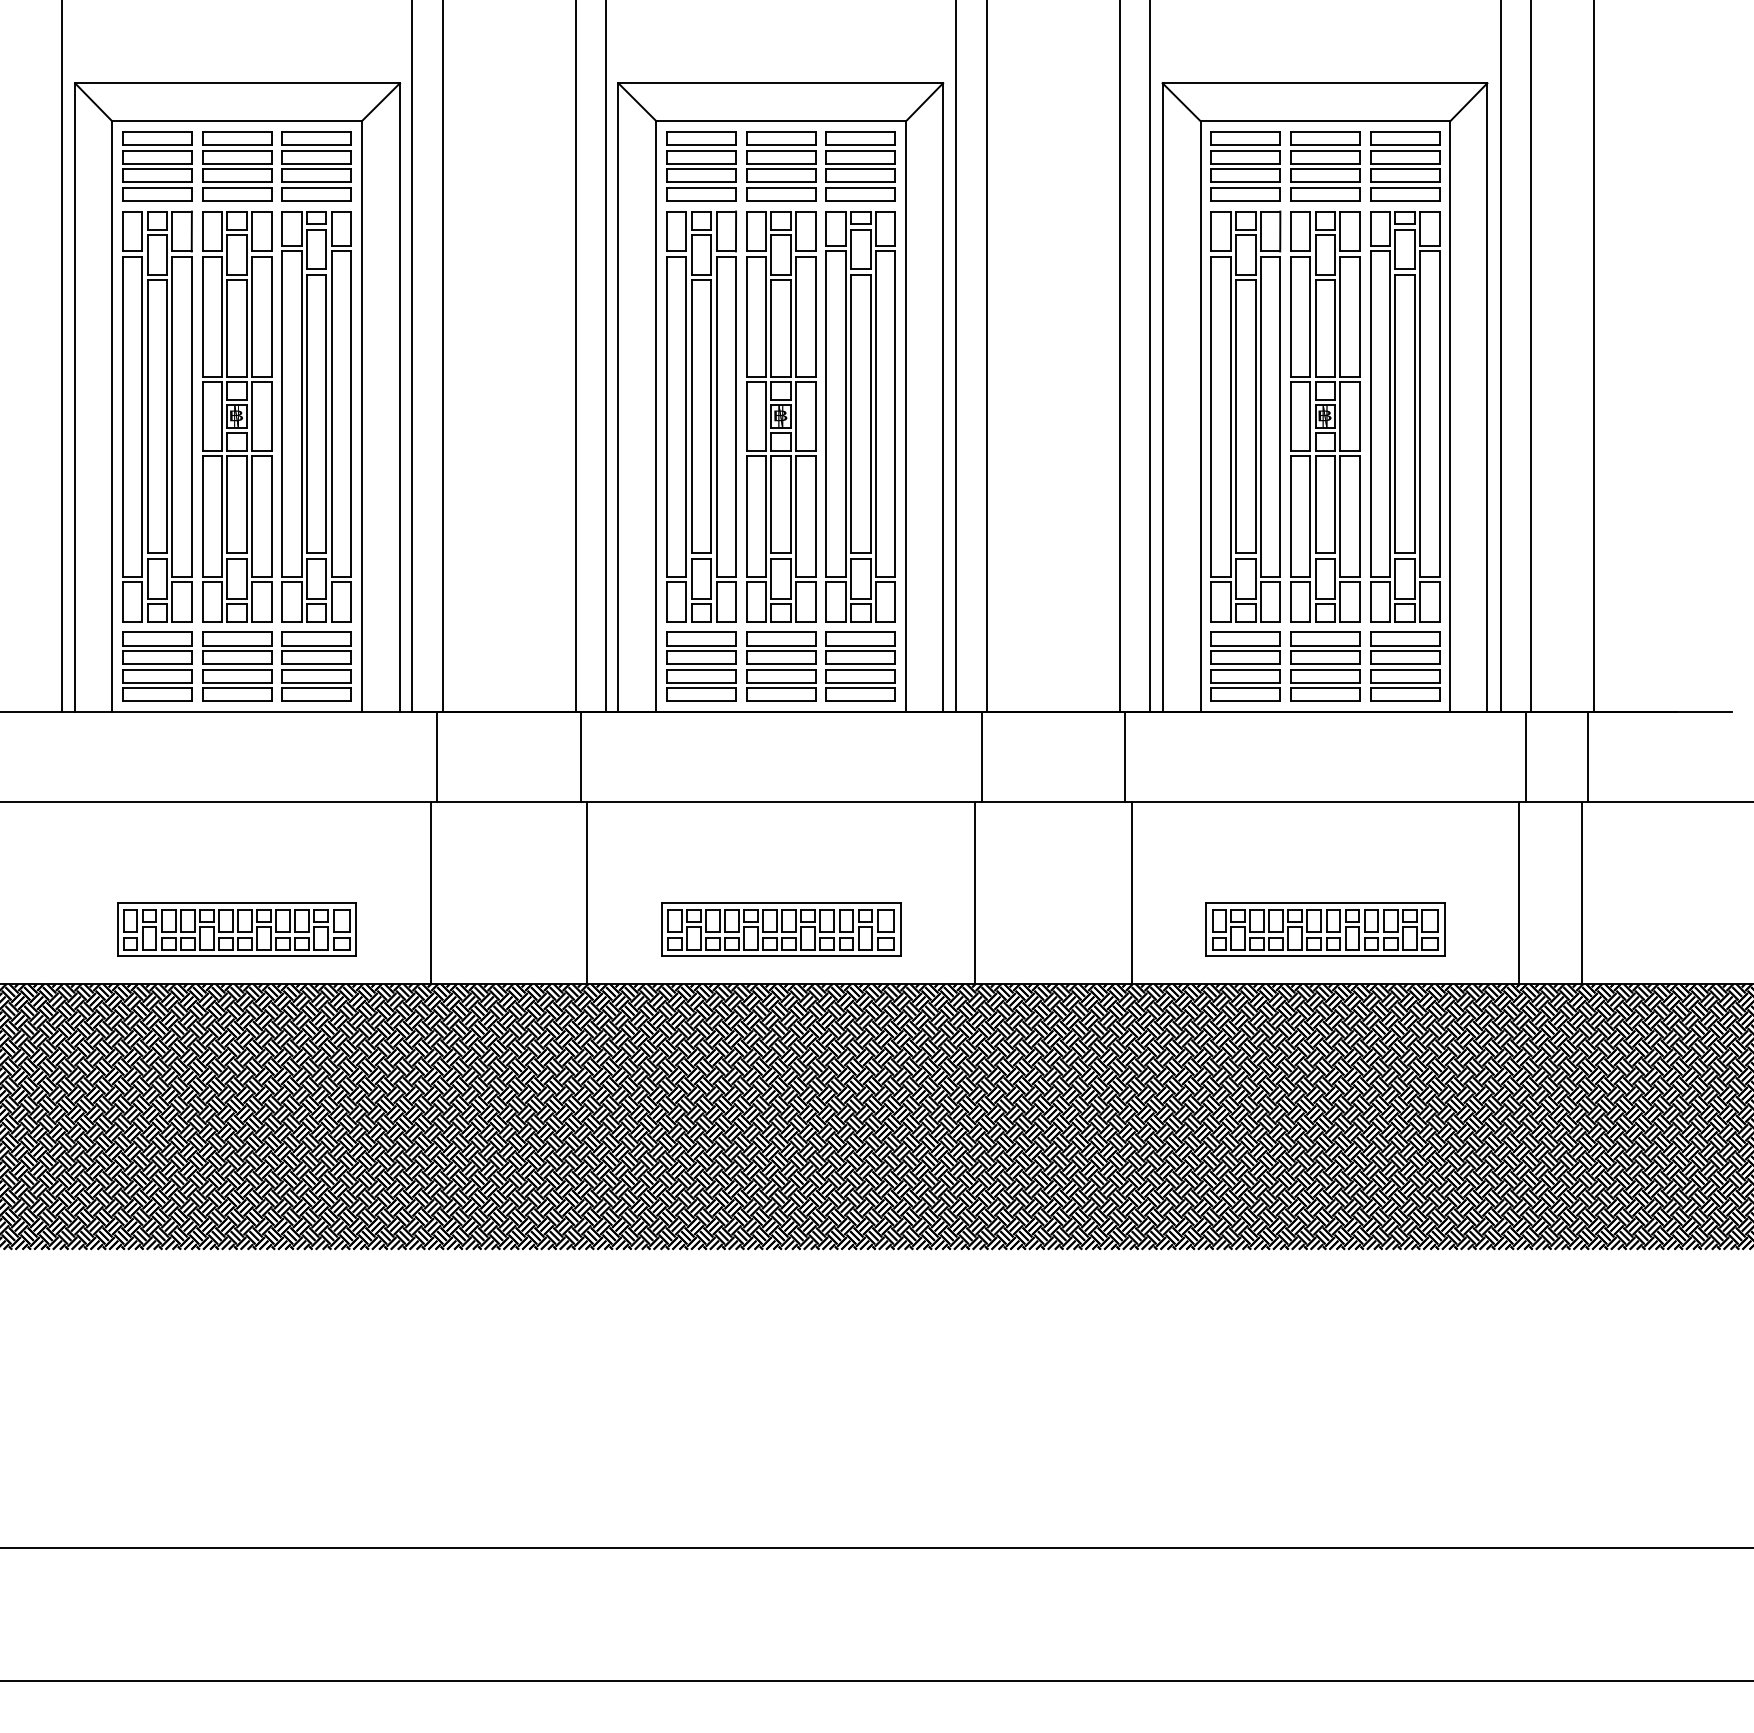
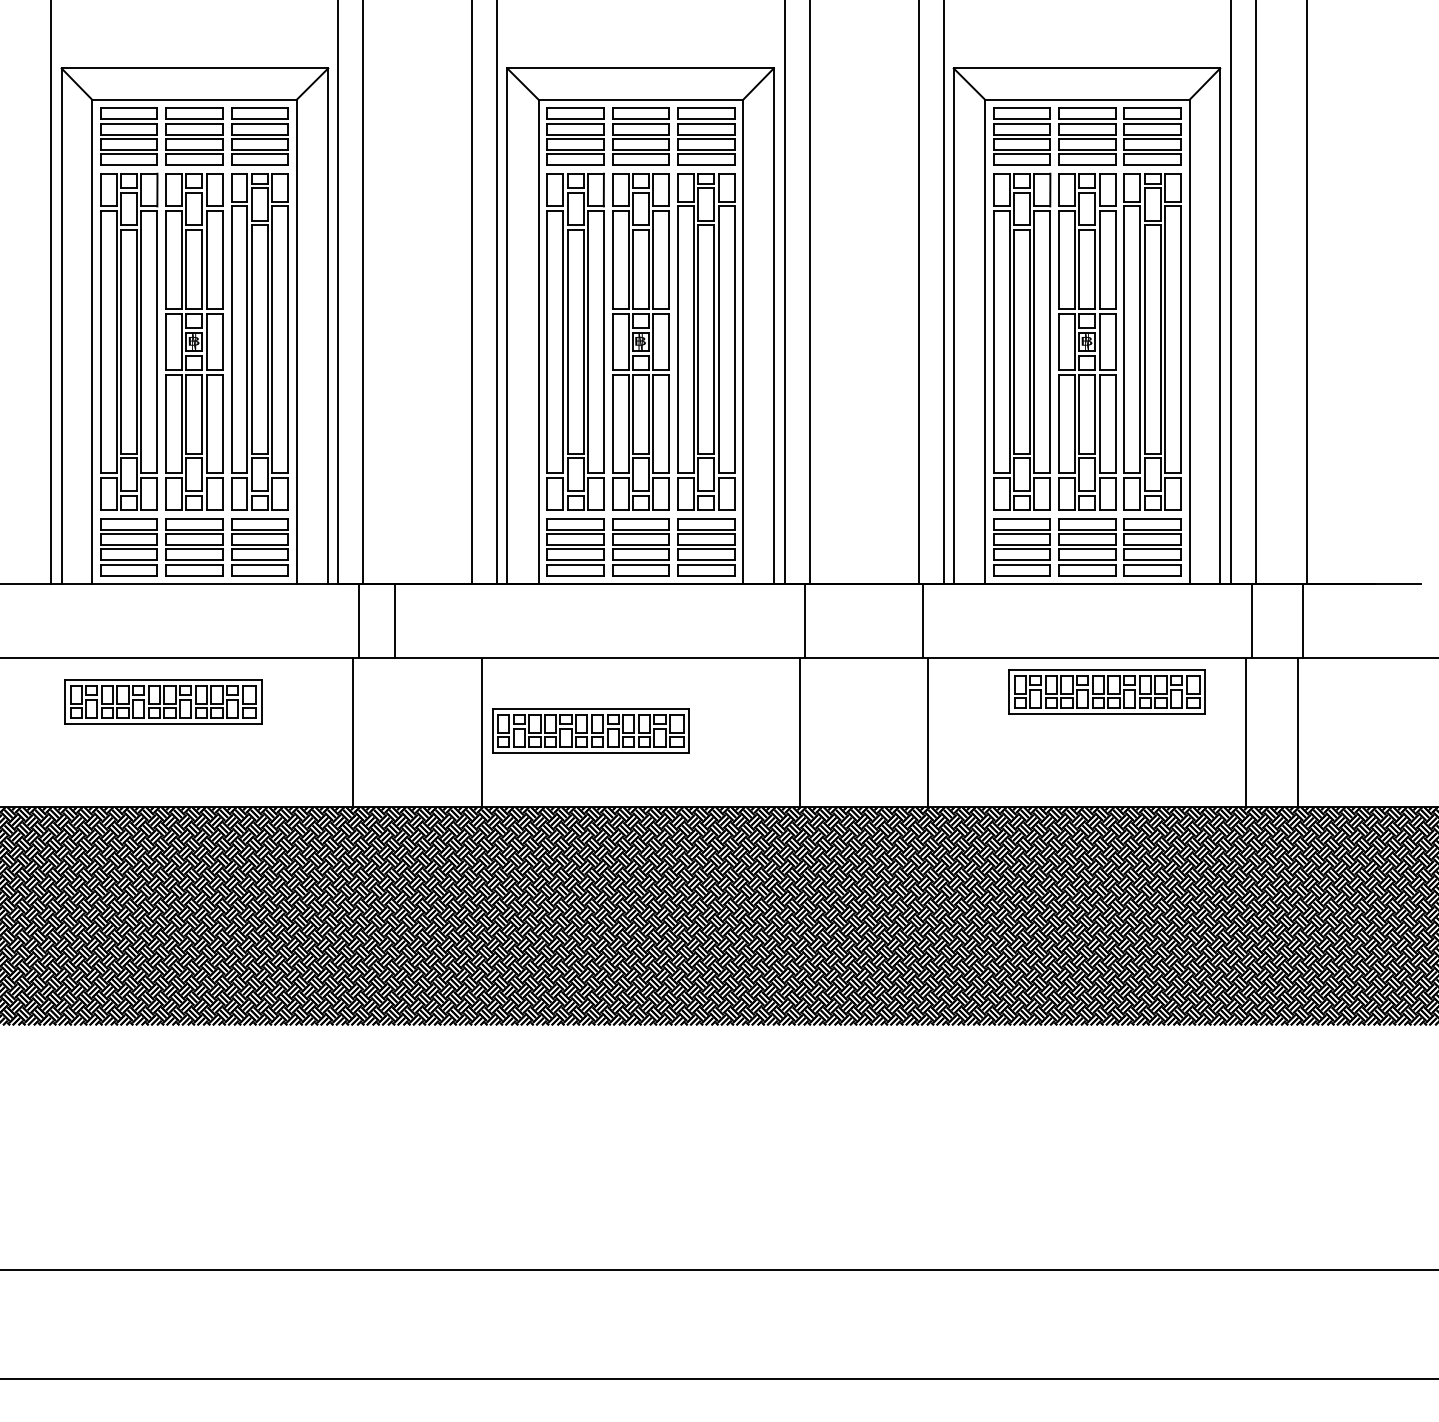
line: (580, 757) -> (394, 621), moved
part: (237, 929) -> (163, 701), moved
part: (780, 929) -> (590, 730), moved
part: (1324, 929) -> (1106, 691), moved

